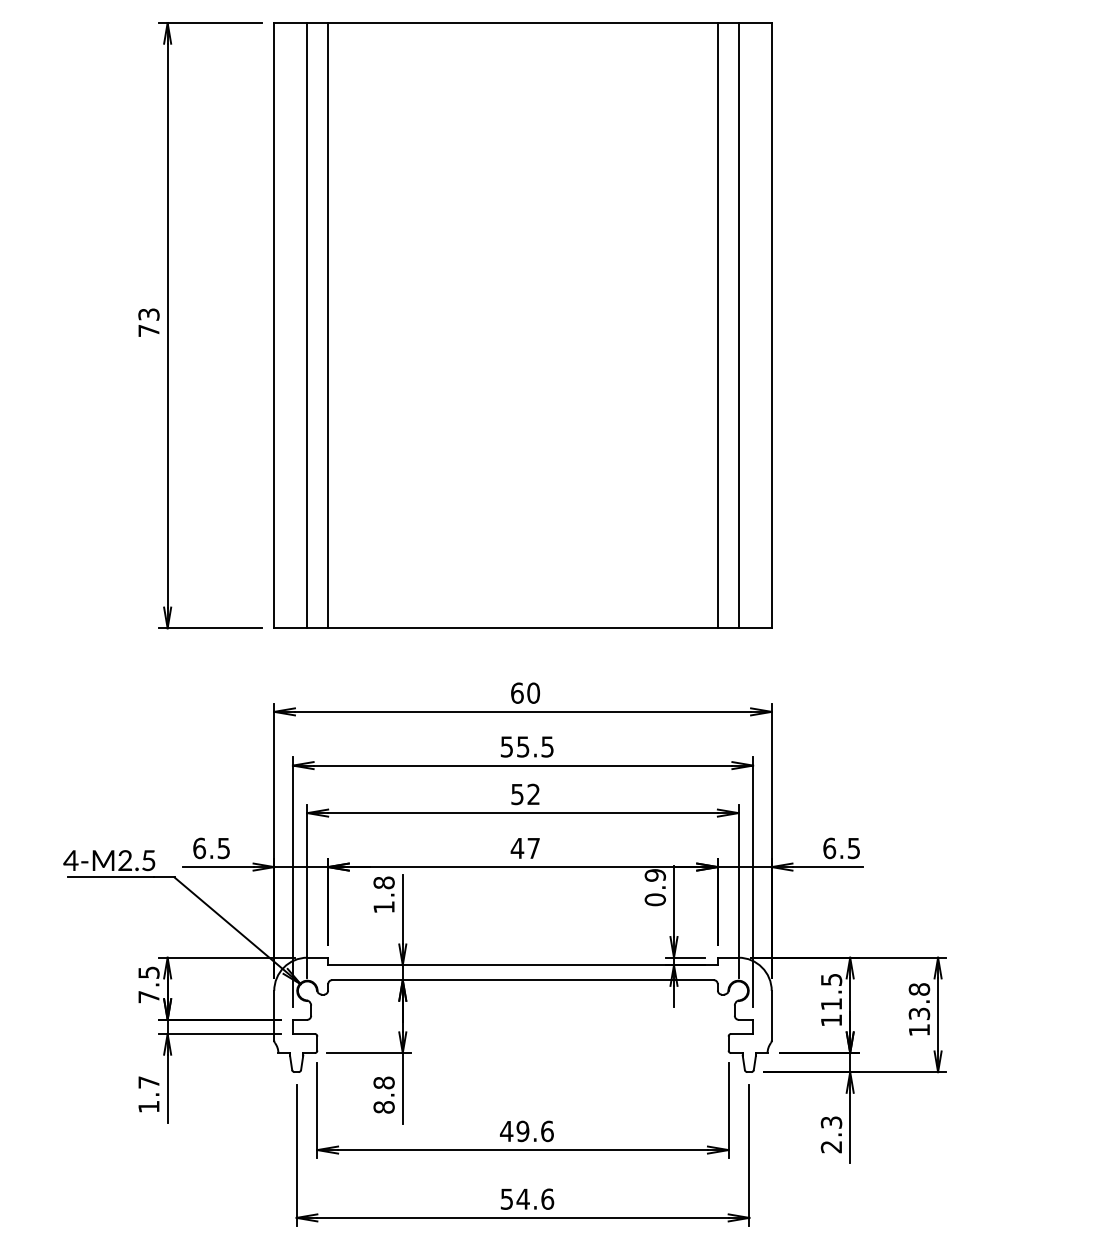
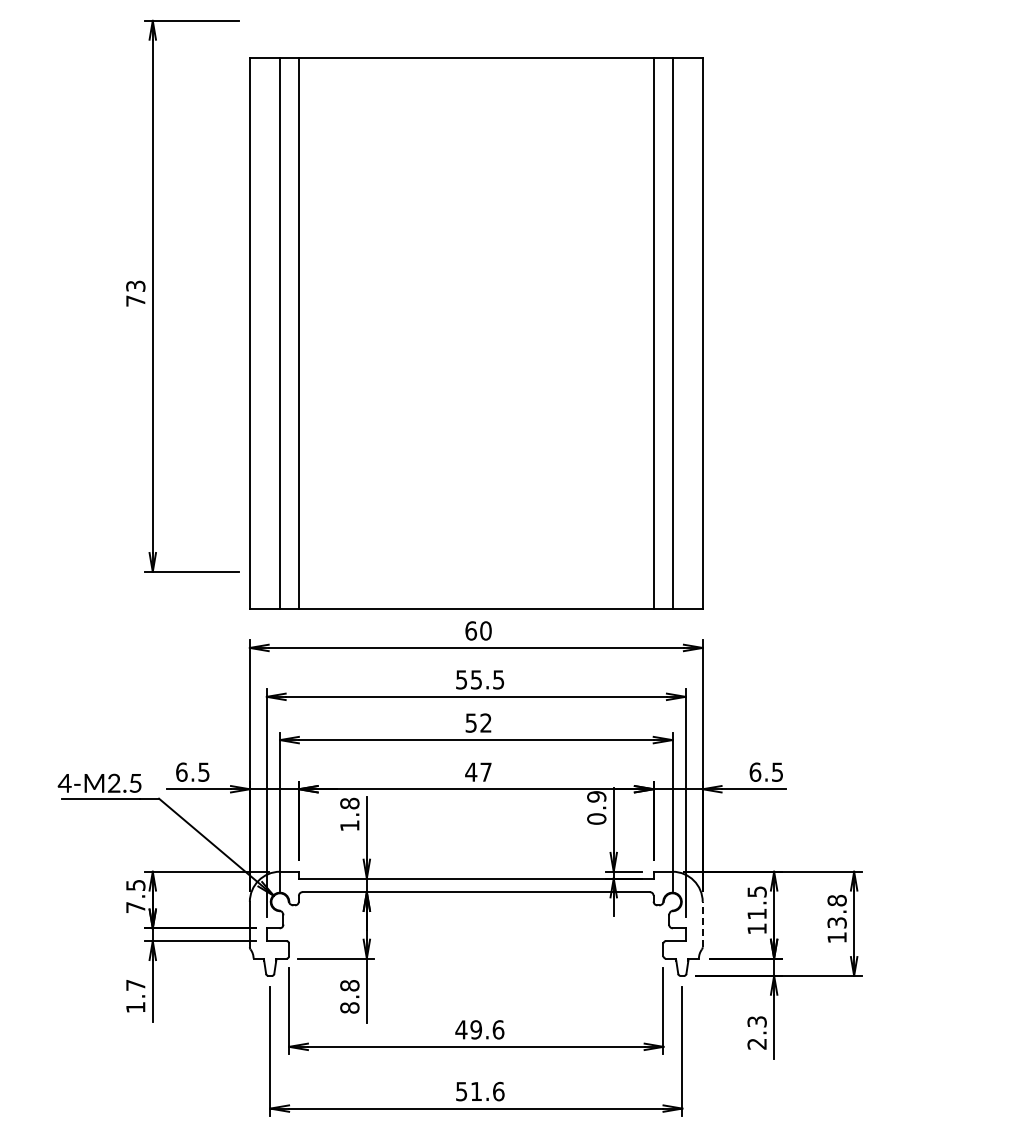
part: (523, 325) -> (476, 333), moved
line: (771, 1015) -> (702, 924), solid -> dashed
text: (523, 1199) -> (476, 1091), 54.6 -> 51.6

